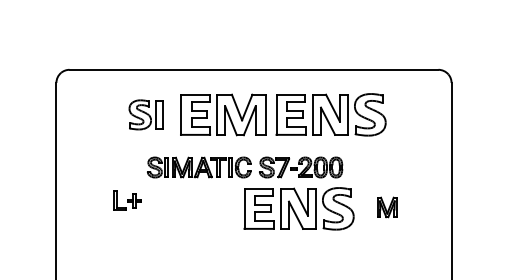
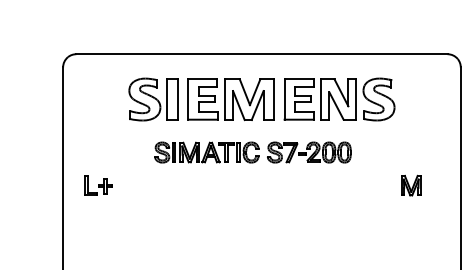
part: (146, 114) -> (153, 99), size x1.43
part: (127, 200) -> (98, 185), moved
part: (387, 207) -> (411, 185), moved
part: (298, 208) -> (306, 193), removed

